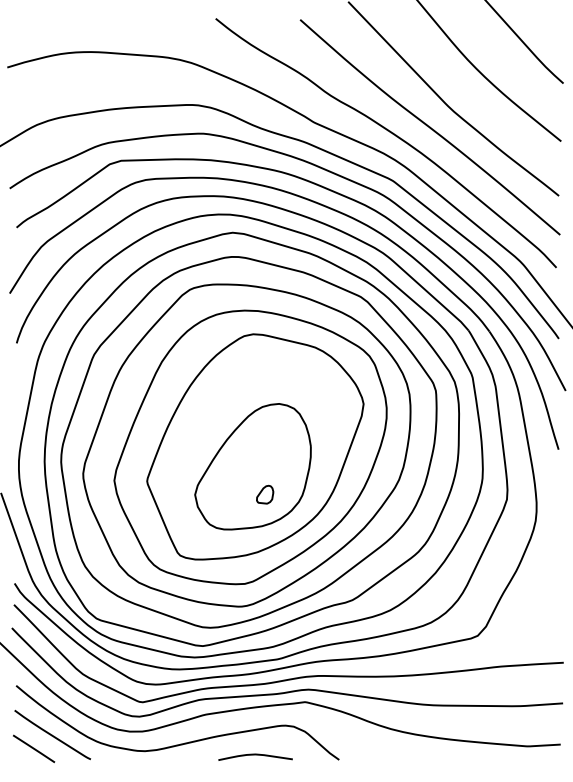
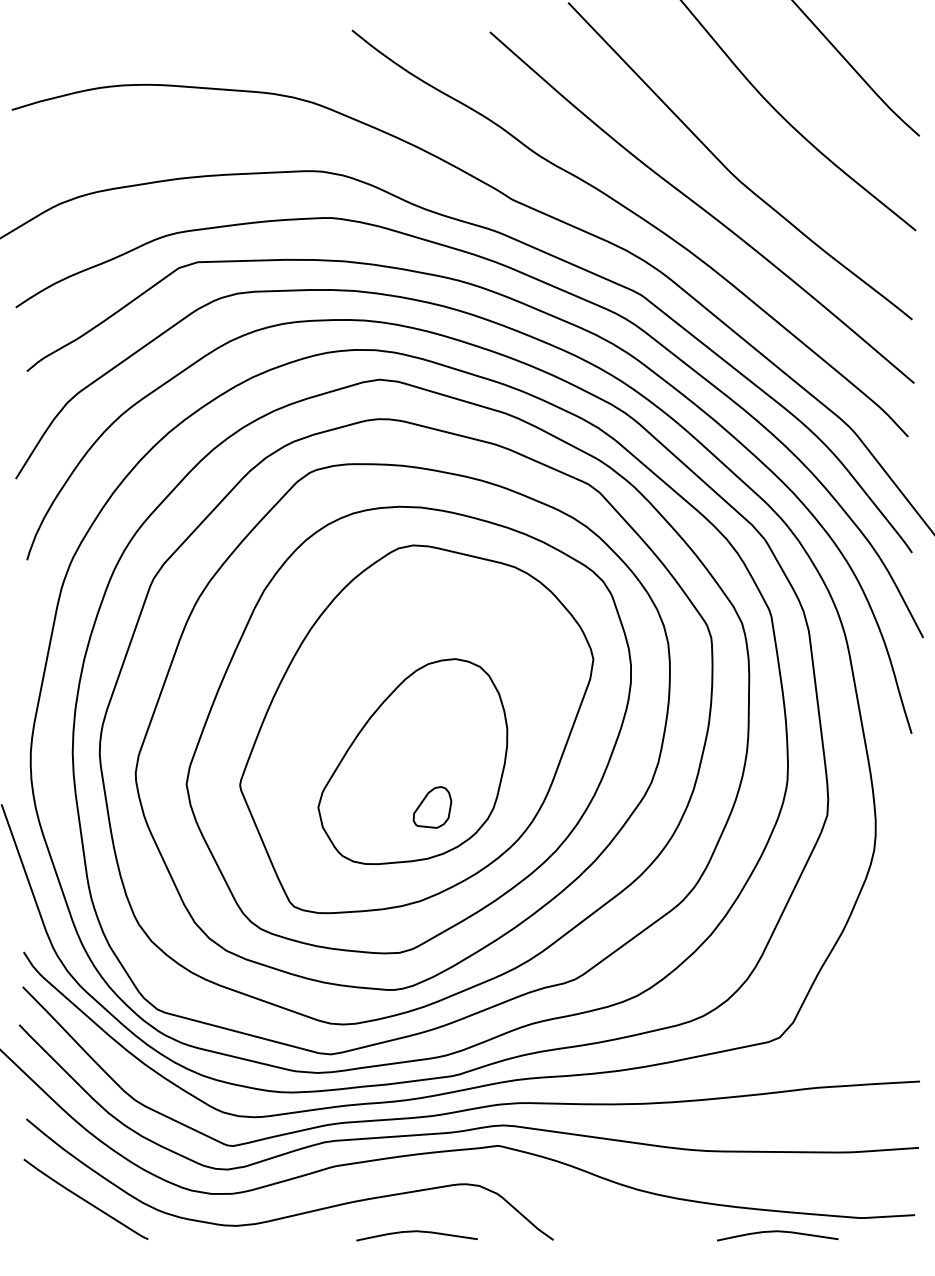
part: (265, 494) -> (433, 806), size x1.4
line: (34, 748) -> (56, 1221), removed
curve: (476, 755) -> (777, 1232), added

